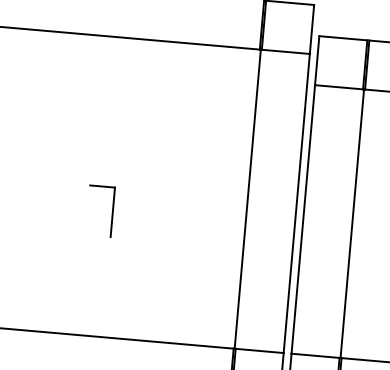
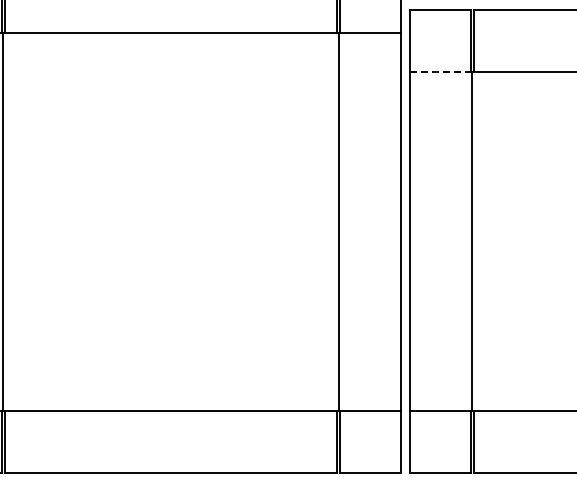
line: (339, 87) -> (441, 71), solid -> dashed
part: (112, 212) -> (170, 253), removed

